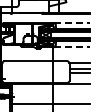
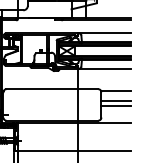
line: (72, 23) -> (105, 34), dashed -> solid
line: (72, 47) -> (105, 69), dashed -> solid

